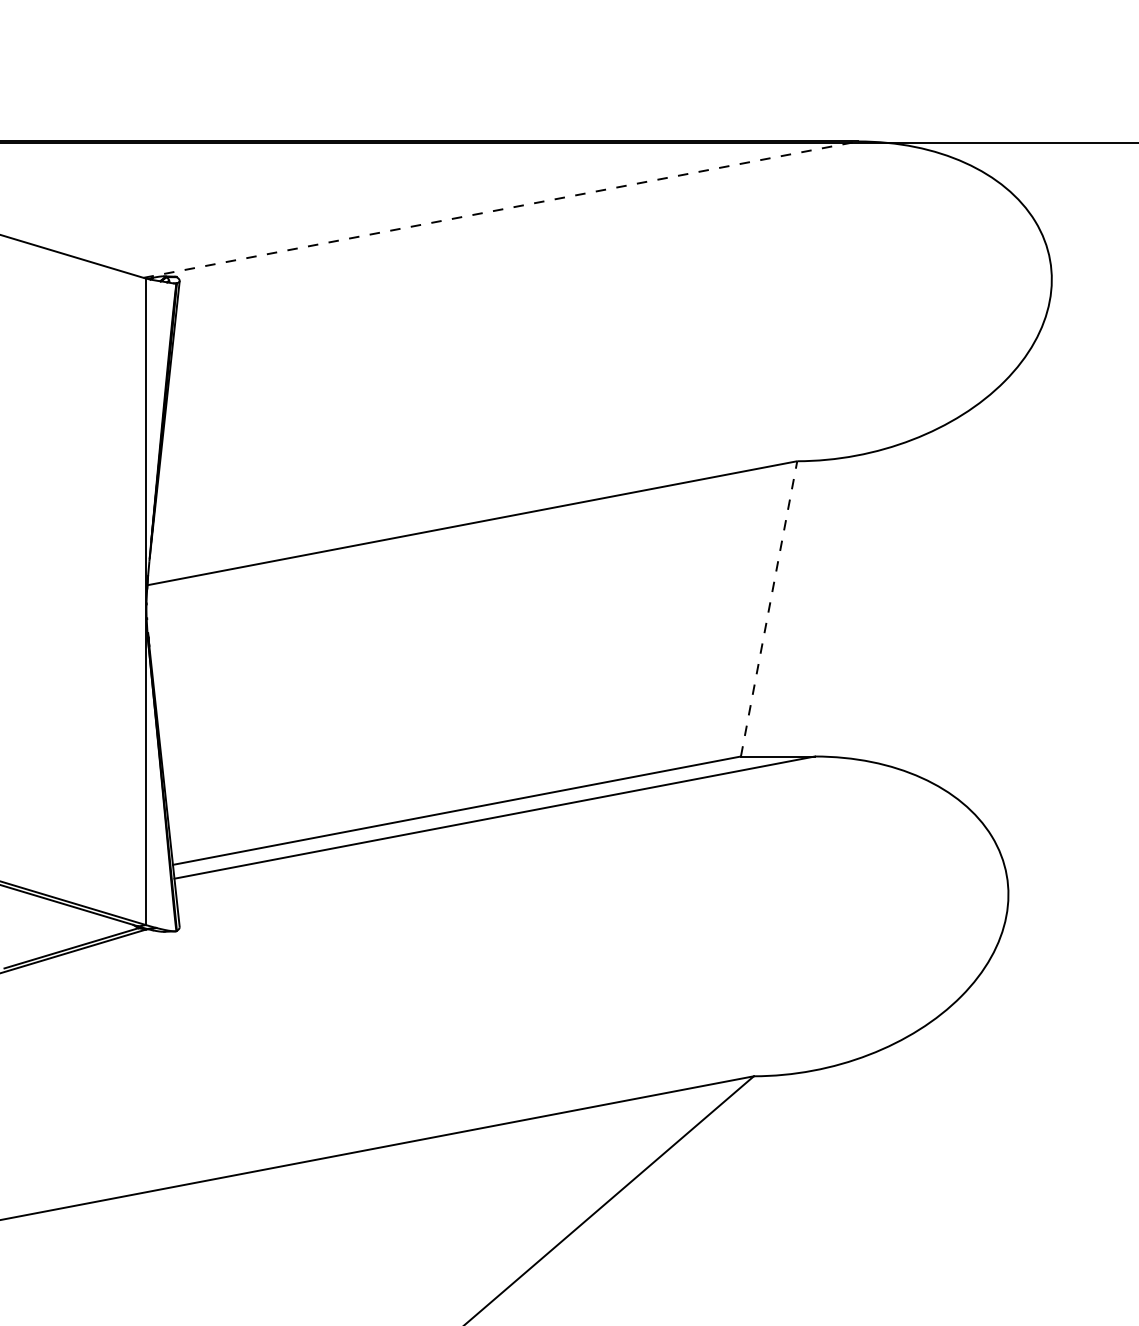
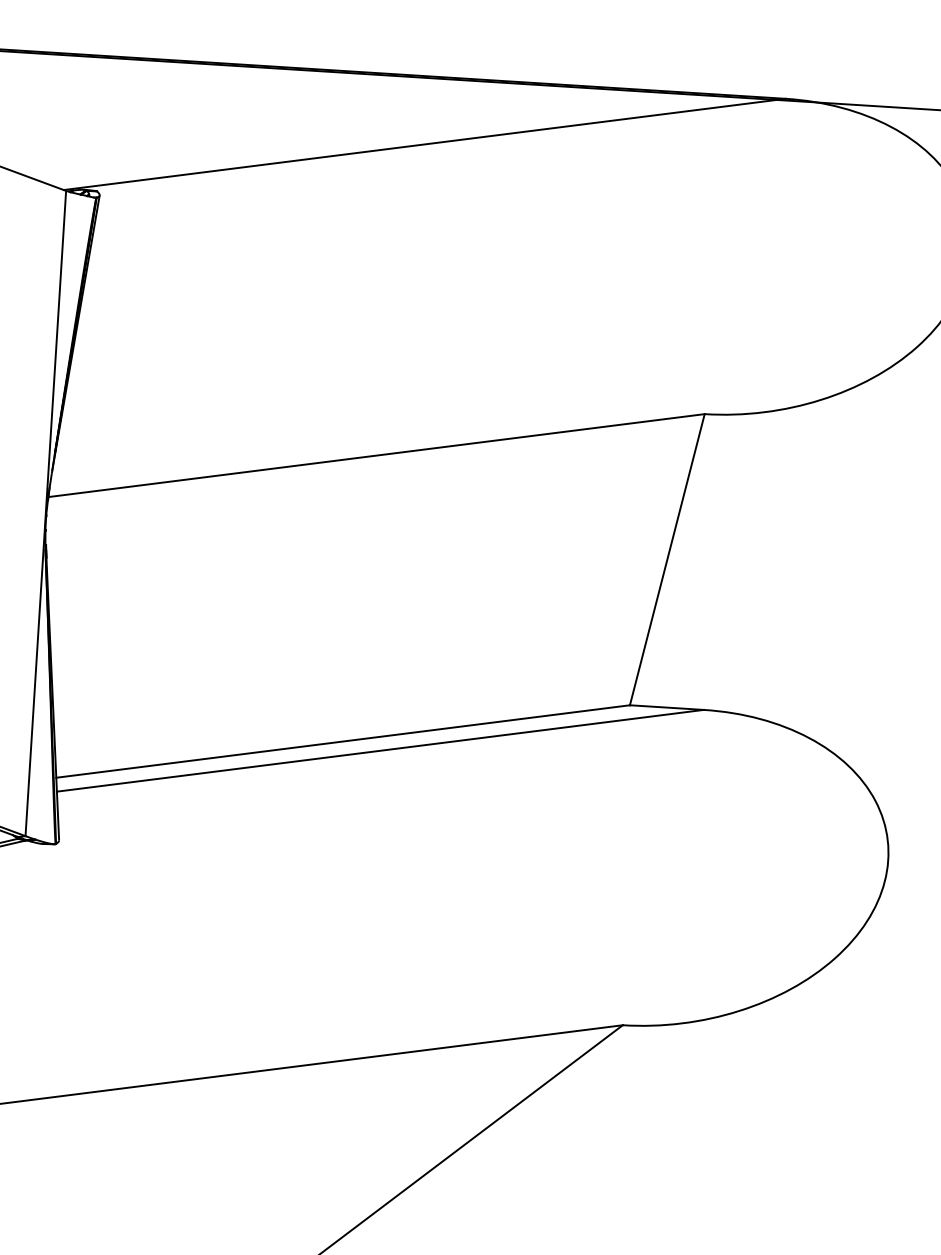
line: (500, 209) -> (424, 144), dashed -> solid
line: (769, 608) -> (667, 559), dashed -> solid

